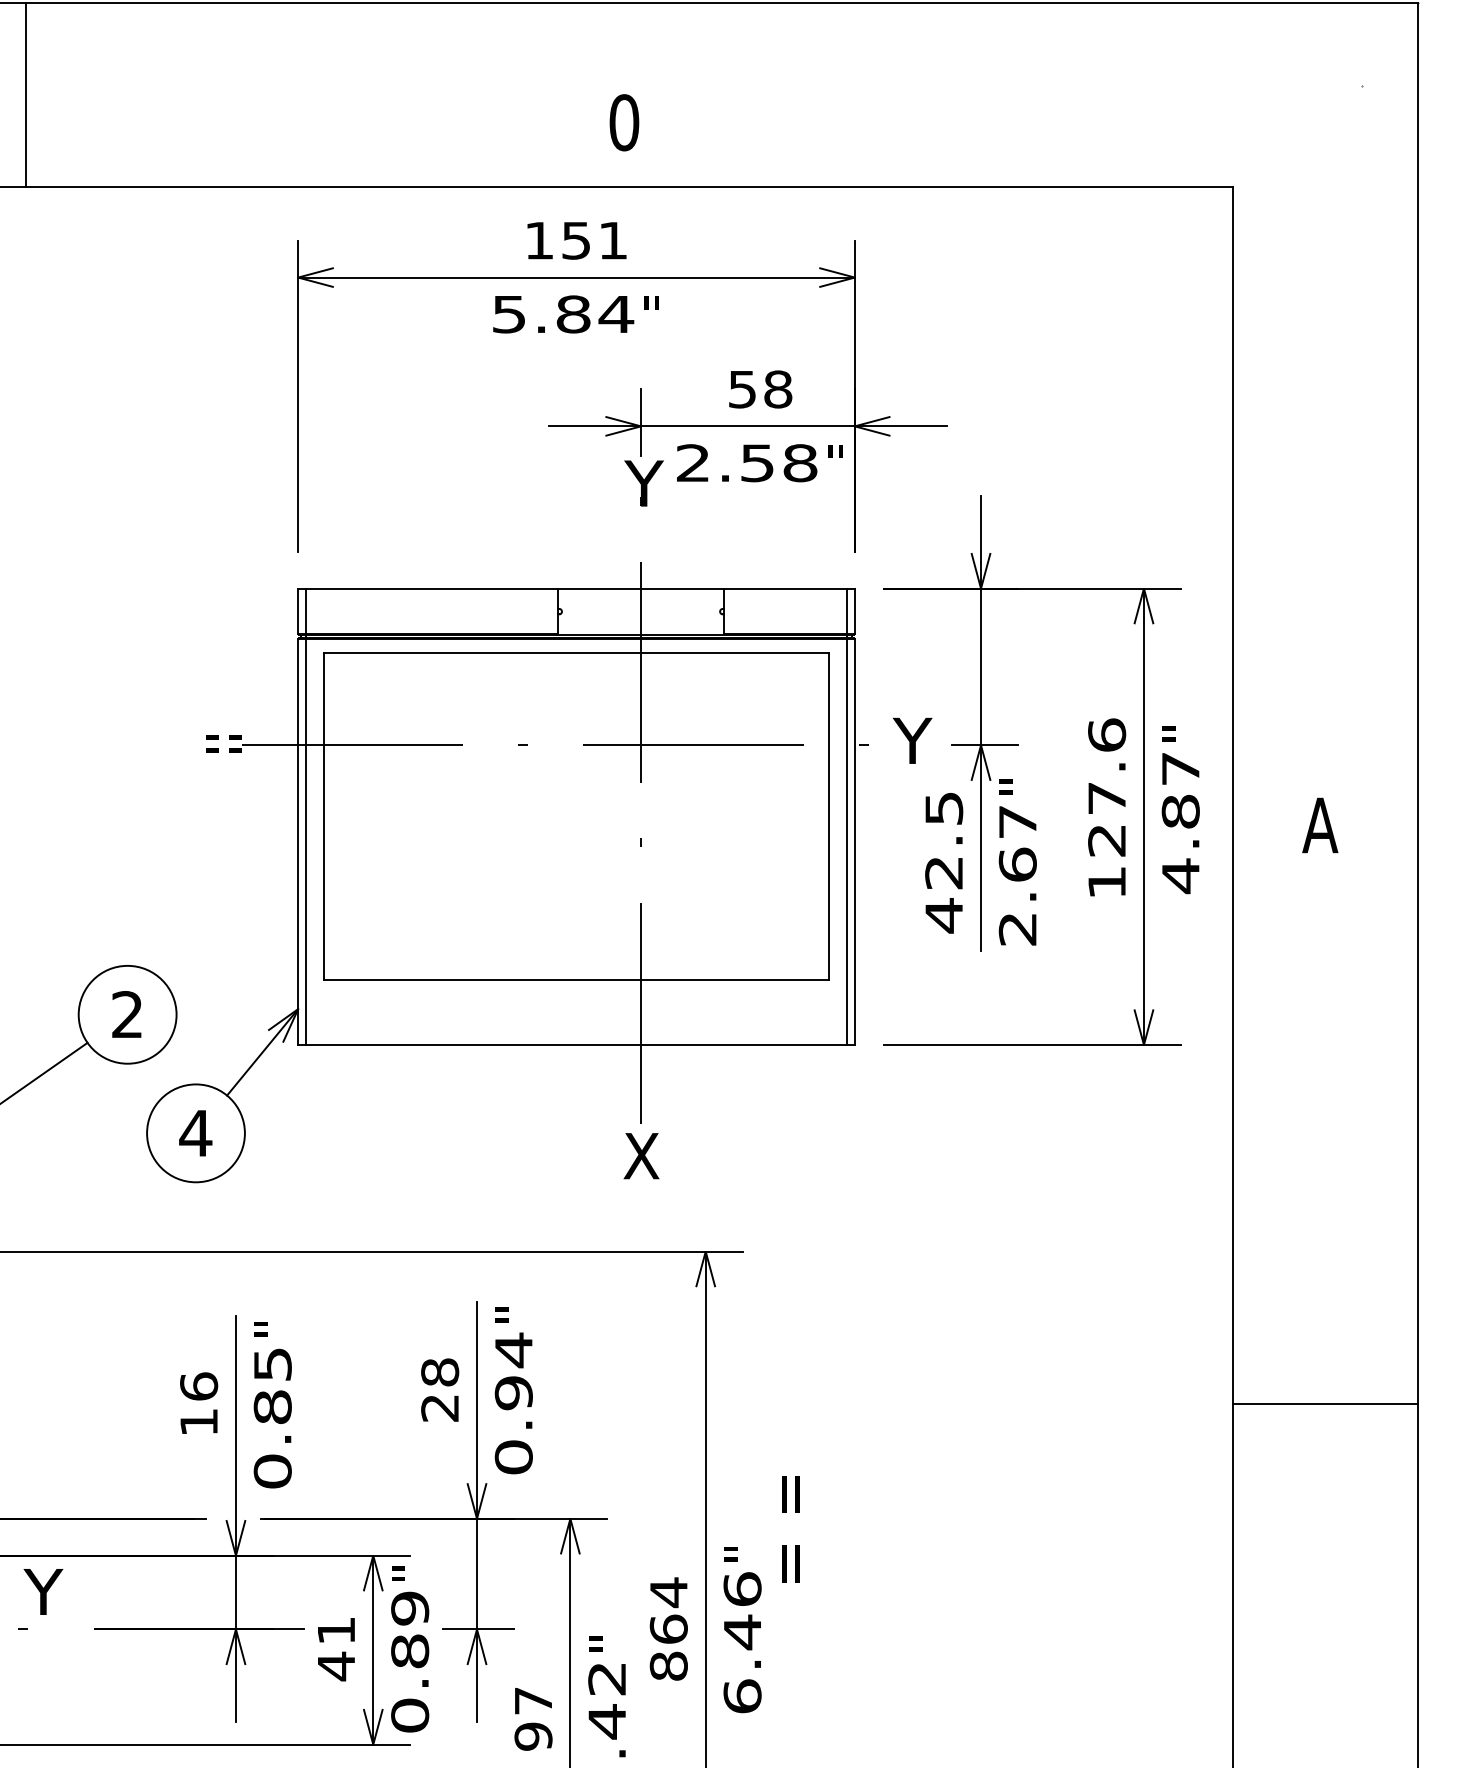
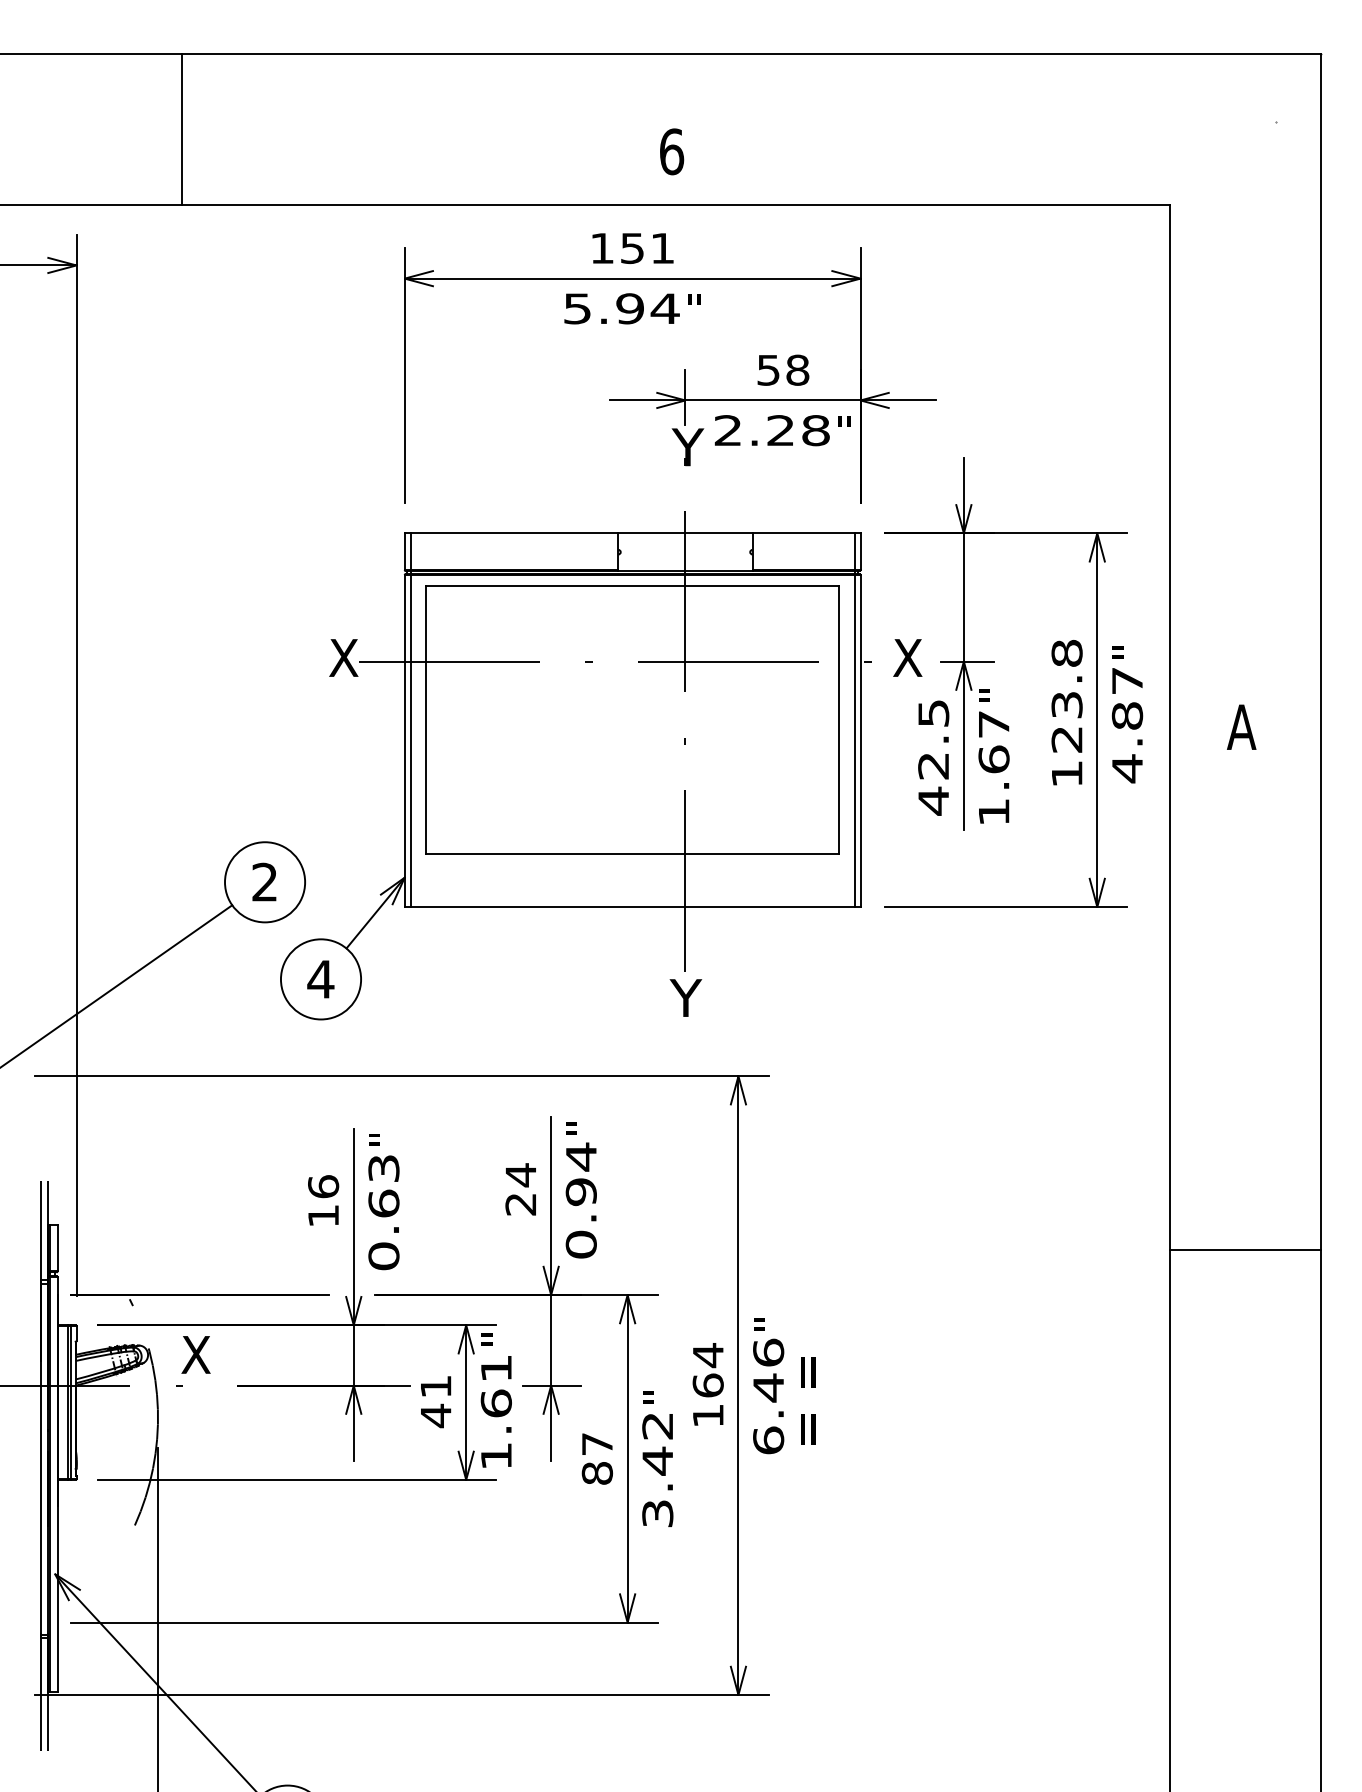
text: (623, 122) -> (671, 151), 0 -> 6
text: (573, 314) -> (630, 308), 5.84 -> 5.94
text: (757, 463) -> (780, 430), 2.58 -> 2.28
text: (223, 740) -> (343, 657), = = -> X
text: (912, 740) -> (907, 657), Y -> X
text: (1106, 765) -> (1066, 678), 127.6 -> 123.8
text: (1017, 929) -> (993, 812), 2.67 -> 1.67
text: (641, 1155) -> (685, 997), X -> Y
text: (439, 1372) -> (520, 1175), 28 -> 24
text: (272, 1386) -> (383, 1186), 0.85 -> 0.63
line: (1324, 1403) -> (1245, 1249), moved
text: (791, 1529) -> (808, 1400), moved
text: (43, 1591) -> (196, 1354), Y -> X
text: (409, 1662) -> (495, 1412), 0.89 -> 1.61
text: (667, 1665) -> (707, 1415), 864 -> 164
text: (533, 1736) -> (597, 1473), 97 -> 87

